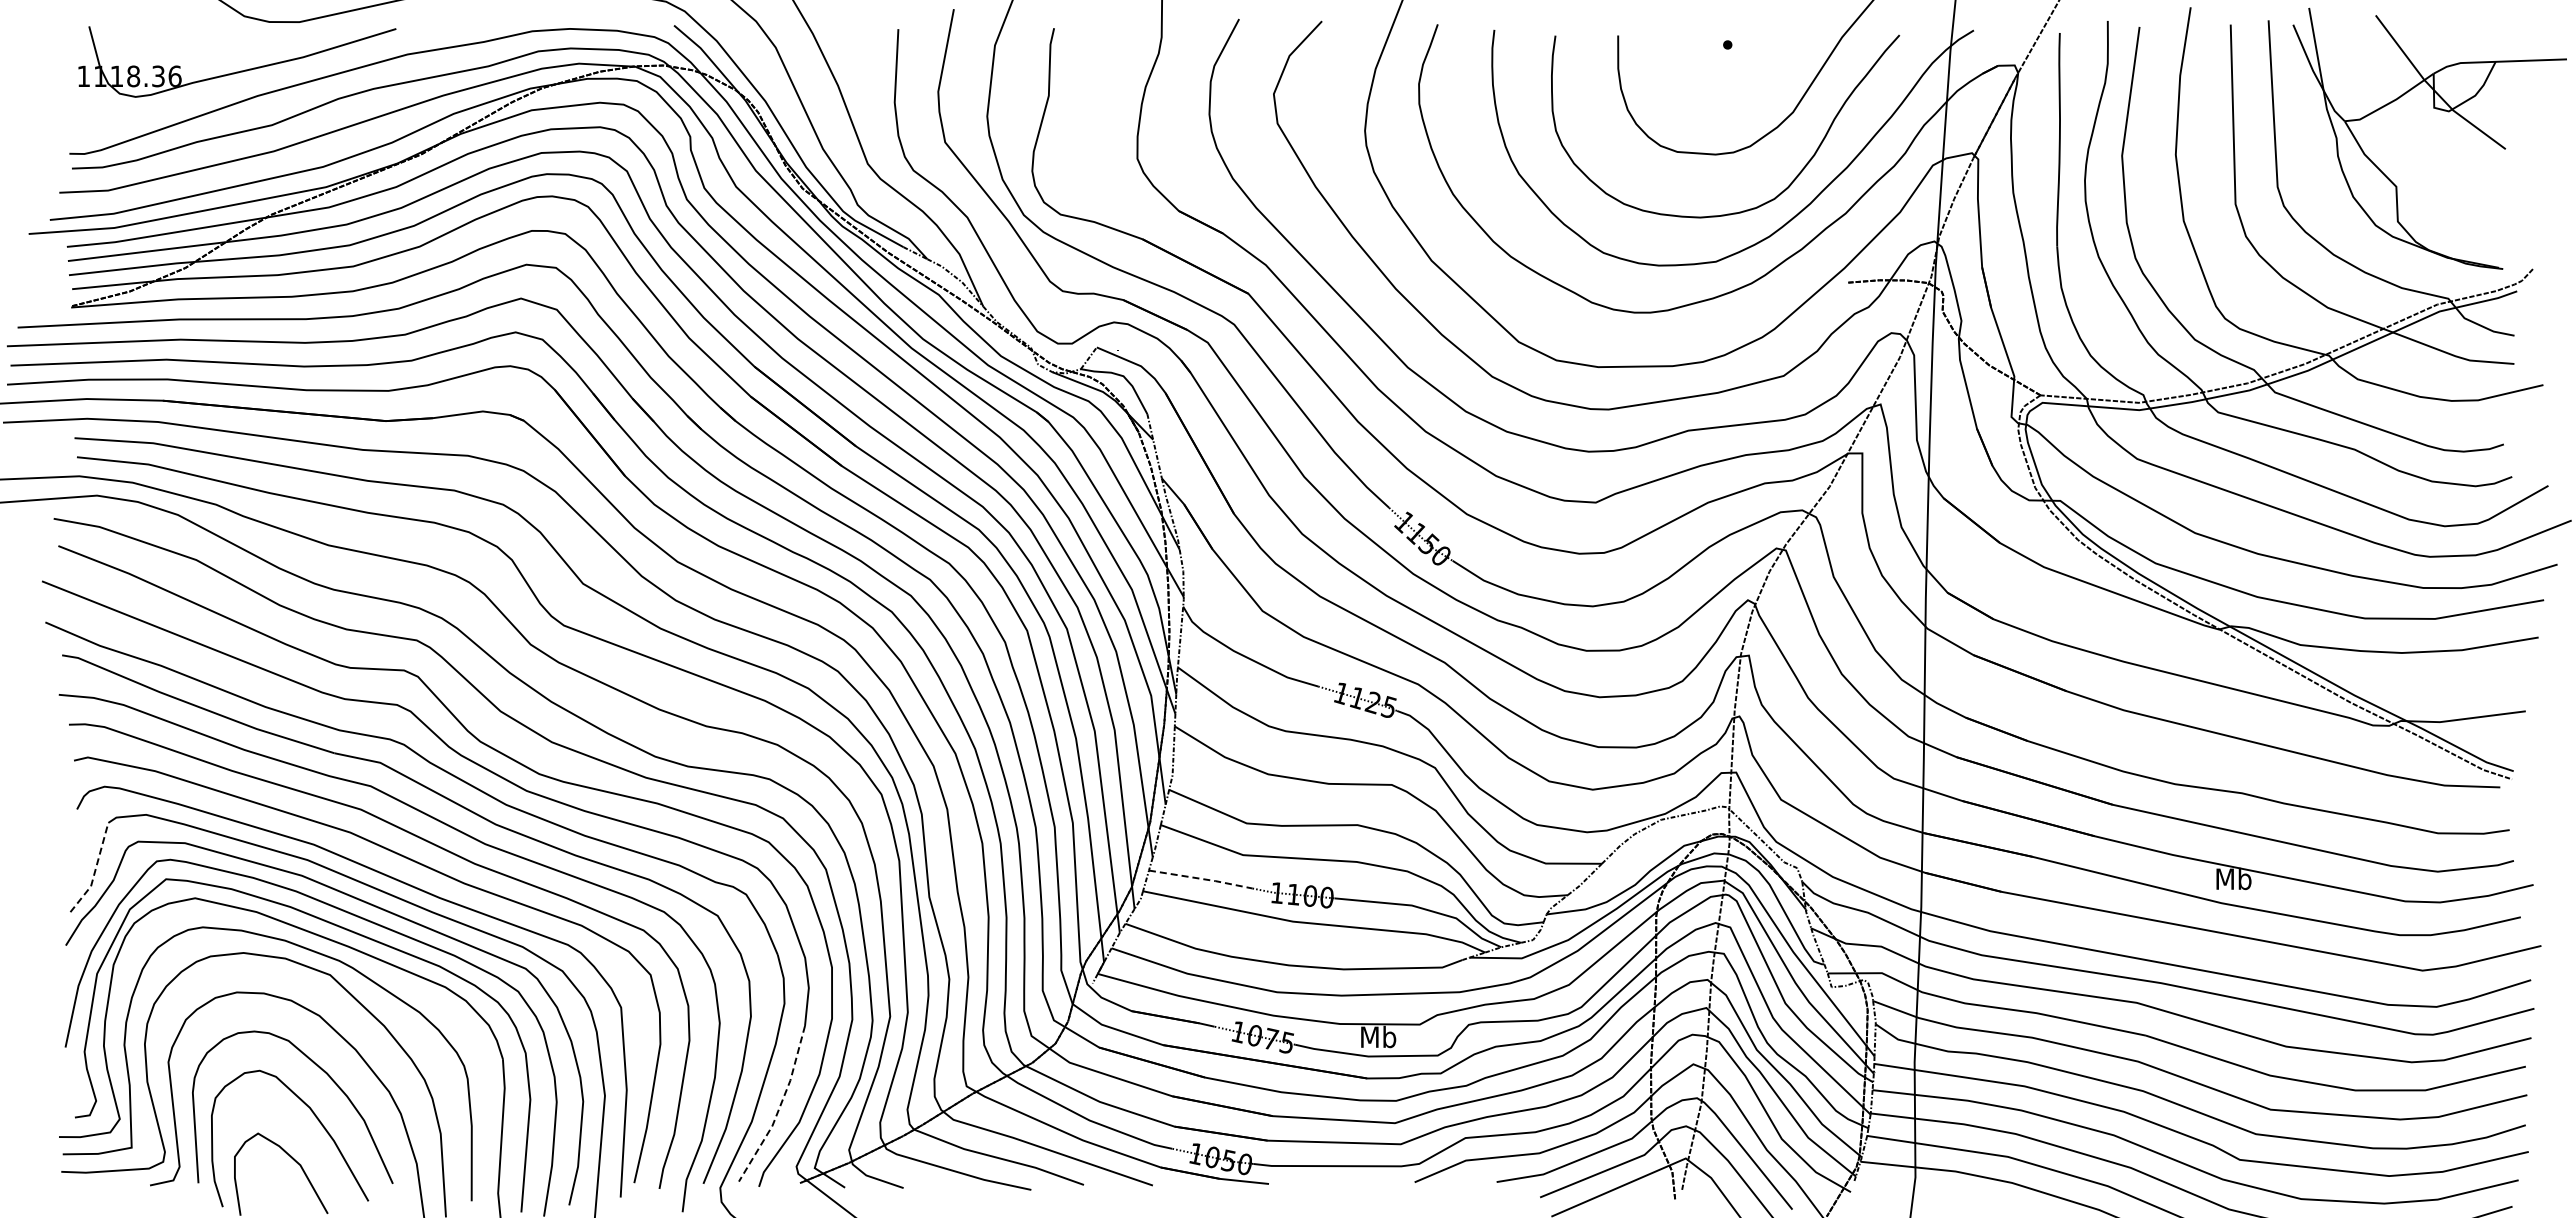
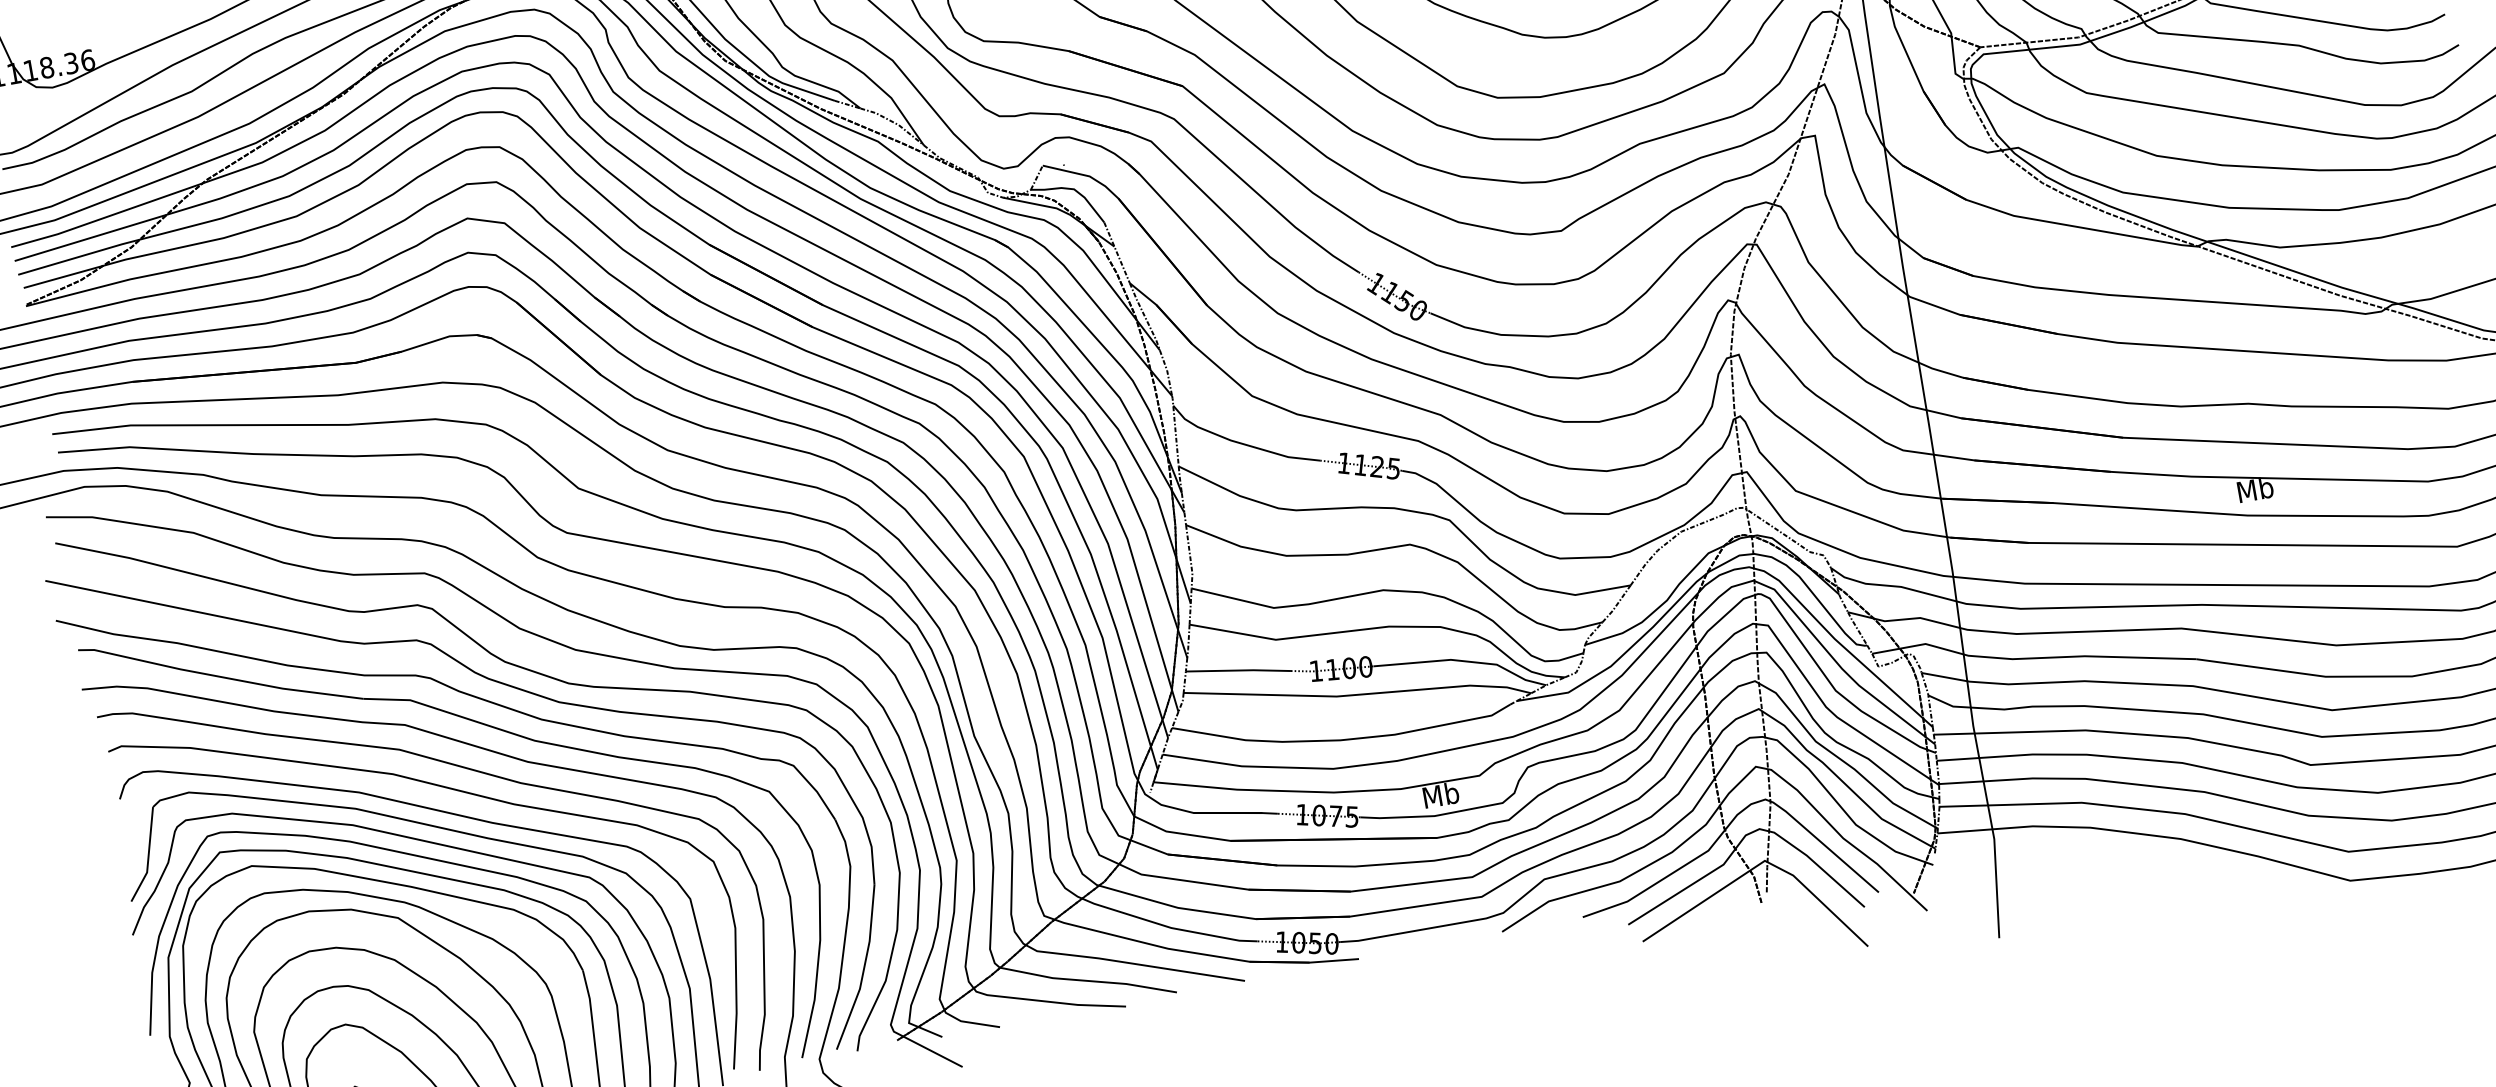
line: (95, 870) -> (148, 856), dashed -> solid
line: (1202, 878) -> (1239, 669), dashed -> solid
line: (779, 1107) -> (863, 969), dashed -> solid

